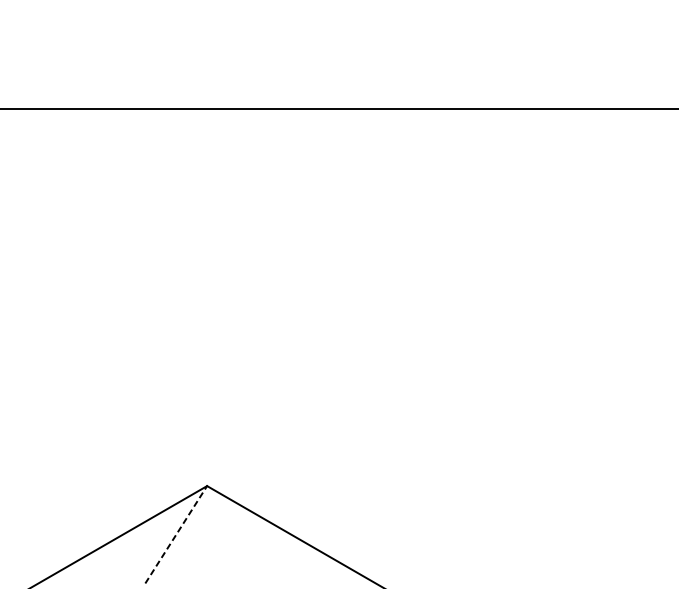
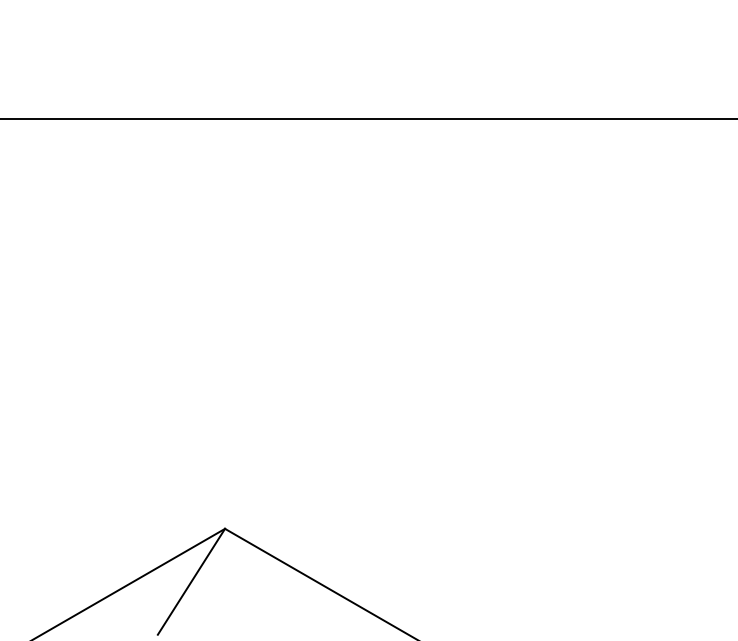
line: (176, 534) -> (191, 581), dashed -> solid

